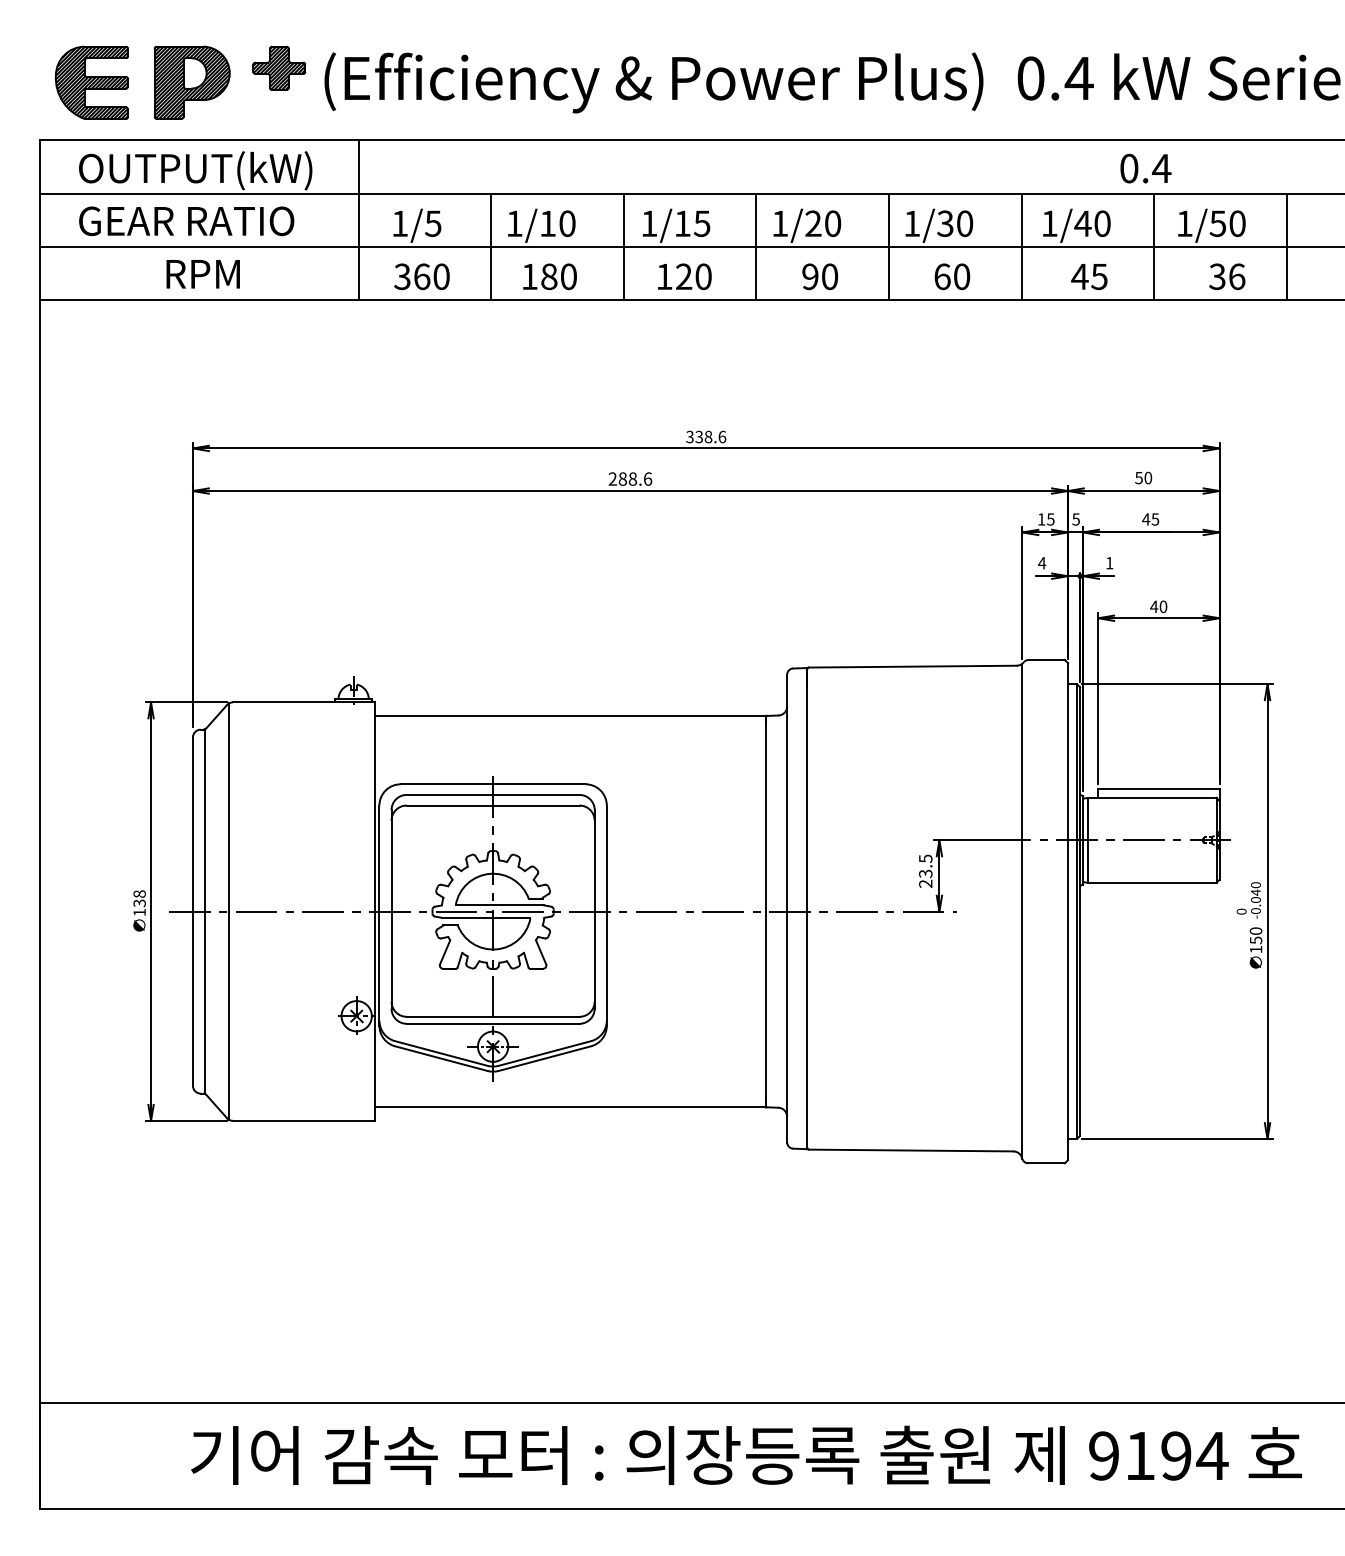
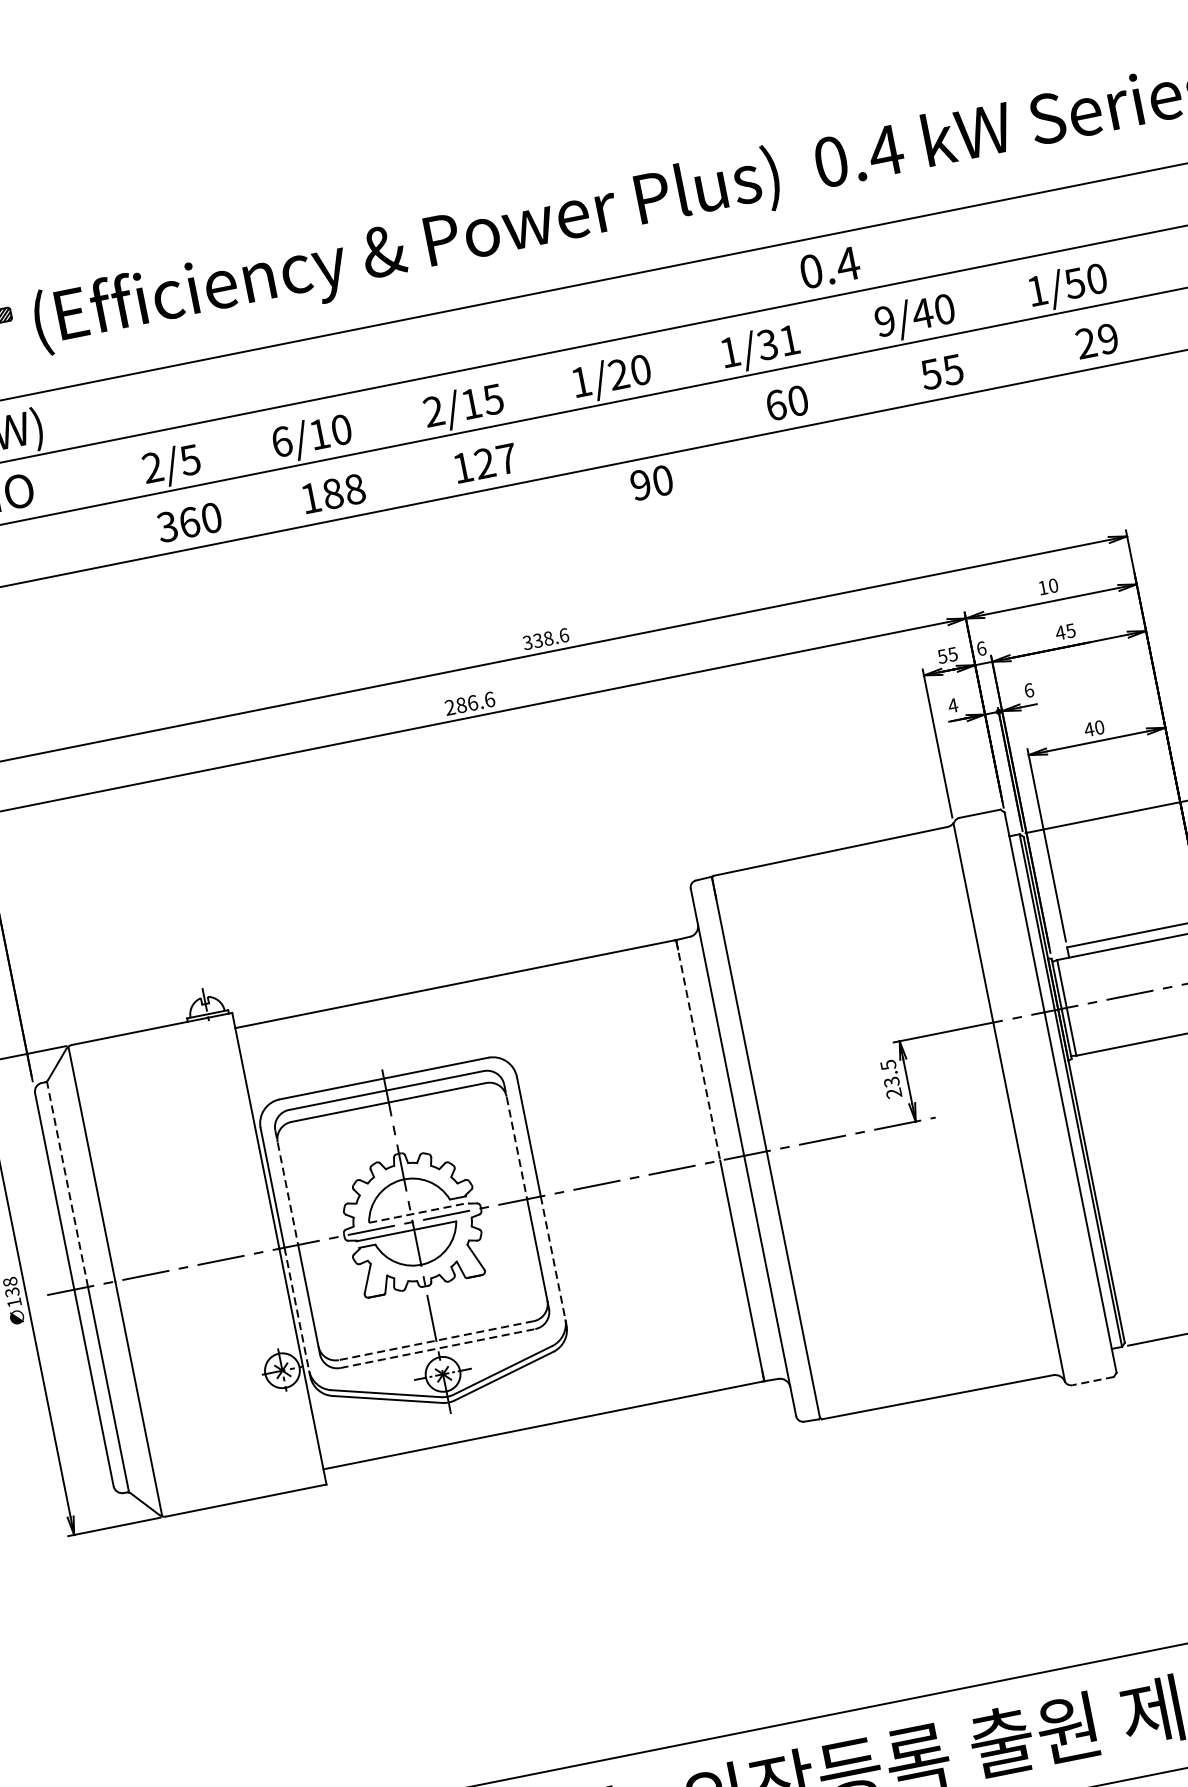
text: (1145, 168) -> (829, 267), moved
line: (358, 219) -> (105, 472), removed
text: (400, 223) -> (153, 467), 1/5 -> 2/5
text: (514, 223) -> (281, 441), 1/10 -> 6/10
text: (649, 223) -> (433, 411), 1/15 -> 2/15
text: (965, 223) -> (790, 340), 1/30 -> 1/31
text: (1049, 223) -> (884, 321), 1/40 -> 9/40
line: (491, 246) -> (261, 472), removed
line: (623, 246) -> (409, 442), removed
line: (756, 246) -> (559, 413), removed
line: (889, 246) -> (709, 383), removed
line: (1021, 246) -> (858, 353), removed
line: (1154, 246) -> (1008, 323), removed
line: (1287, 246) -> (1158, 293), removed
text: (568, 276) -> (354, 489), 180 -> 188
text: (703, 276) -> (506, 458), 120 -> 127
text: (819, 276) -> (651, 482), moved
text: (1227, 276) -> (1097, 340), 36 -> 29
text: (1079, 277) -> (930, 375), 45 -> 55
text: (632, 478) -> (472, 702), 288.6 -> 286.6
text: (1138, 478) -> (1042, 588), 50 -> 10
text: (1041, 519) -> (942, 656), 15 -> 55
text: (1076, 519) -> (981, 648), 5 -> 6
text: (1109, 563) -> (1029, 690), 1 -> 6
line: (765, 813) -> (697, 1050), solid -> dashed
line: (205, 819) -> (67, 1183), solid -> dashed
line: (391, 860) -> (286, 1187), solid -> dashed
line: (594, 860) -> (515, 1141), solid -> dashed
line: (500, 904) -> (419, 1212), solid -> dashed
line: (379, 969) -> (297, 1312), solid -> dashed
line: (606, 969) -> (553, 1261), solid -> dashed
line: (492, 1016) -> (435, 1340), solid -> dashed
line: (493, 1023) -> (438, 1348), solid -> dashed
line: (1046, 1163) -> (1093, 1381), solid -> dashed

